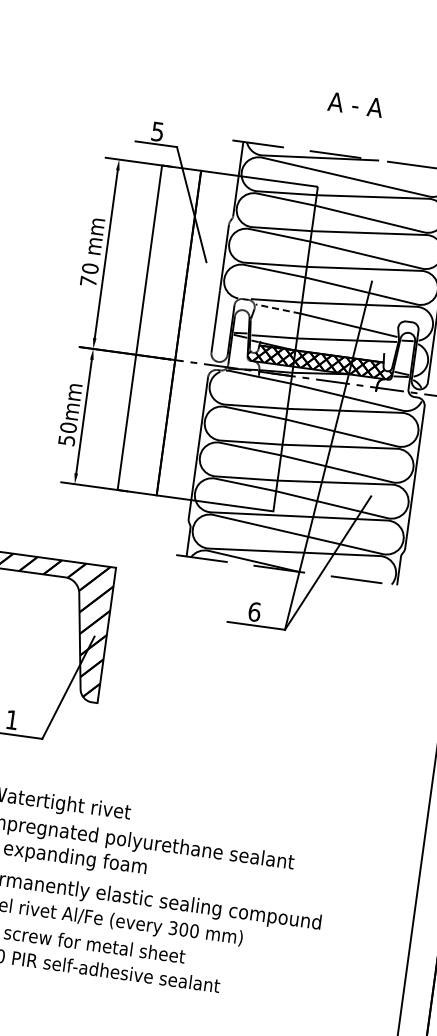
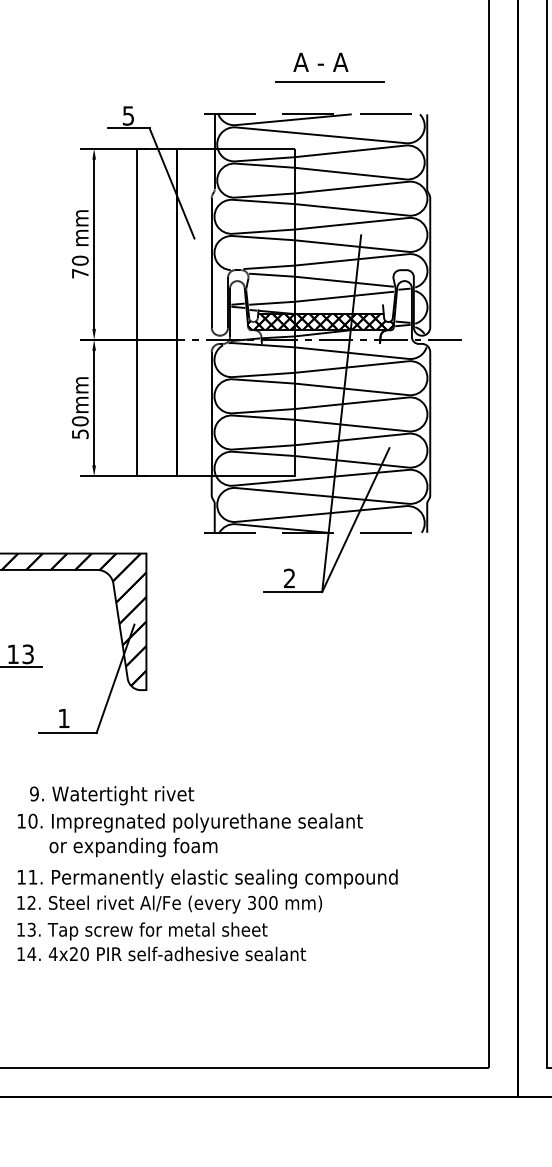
line: (361, 124) -> (329, 81), added
line: (277, 309) -> (271, 275), dashed -> solid
text: (254, 611) -> (289, 578), 6 -> 2

